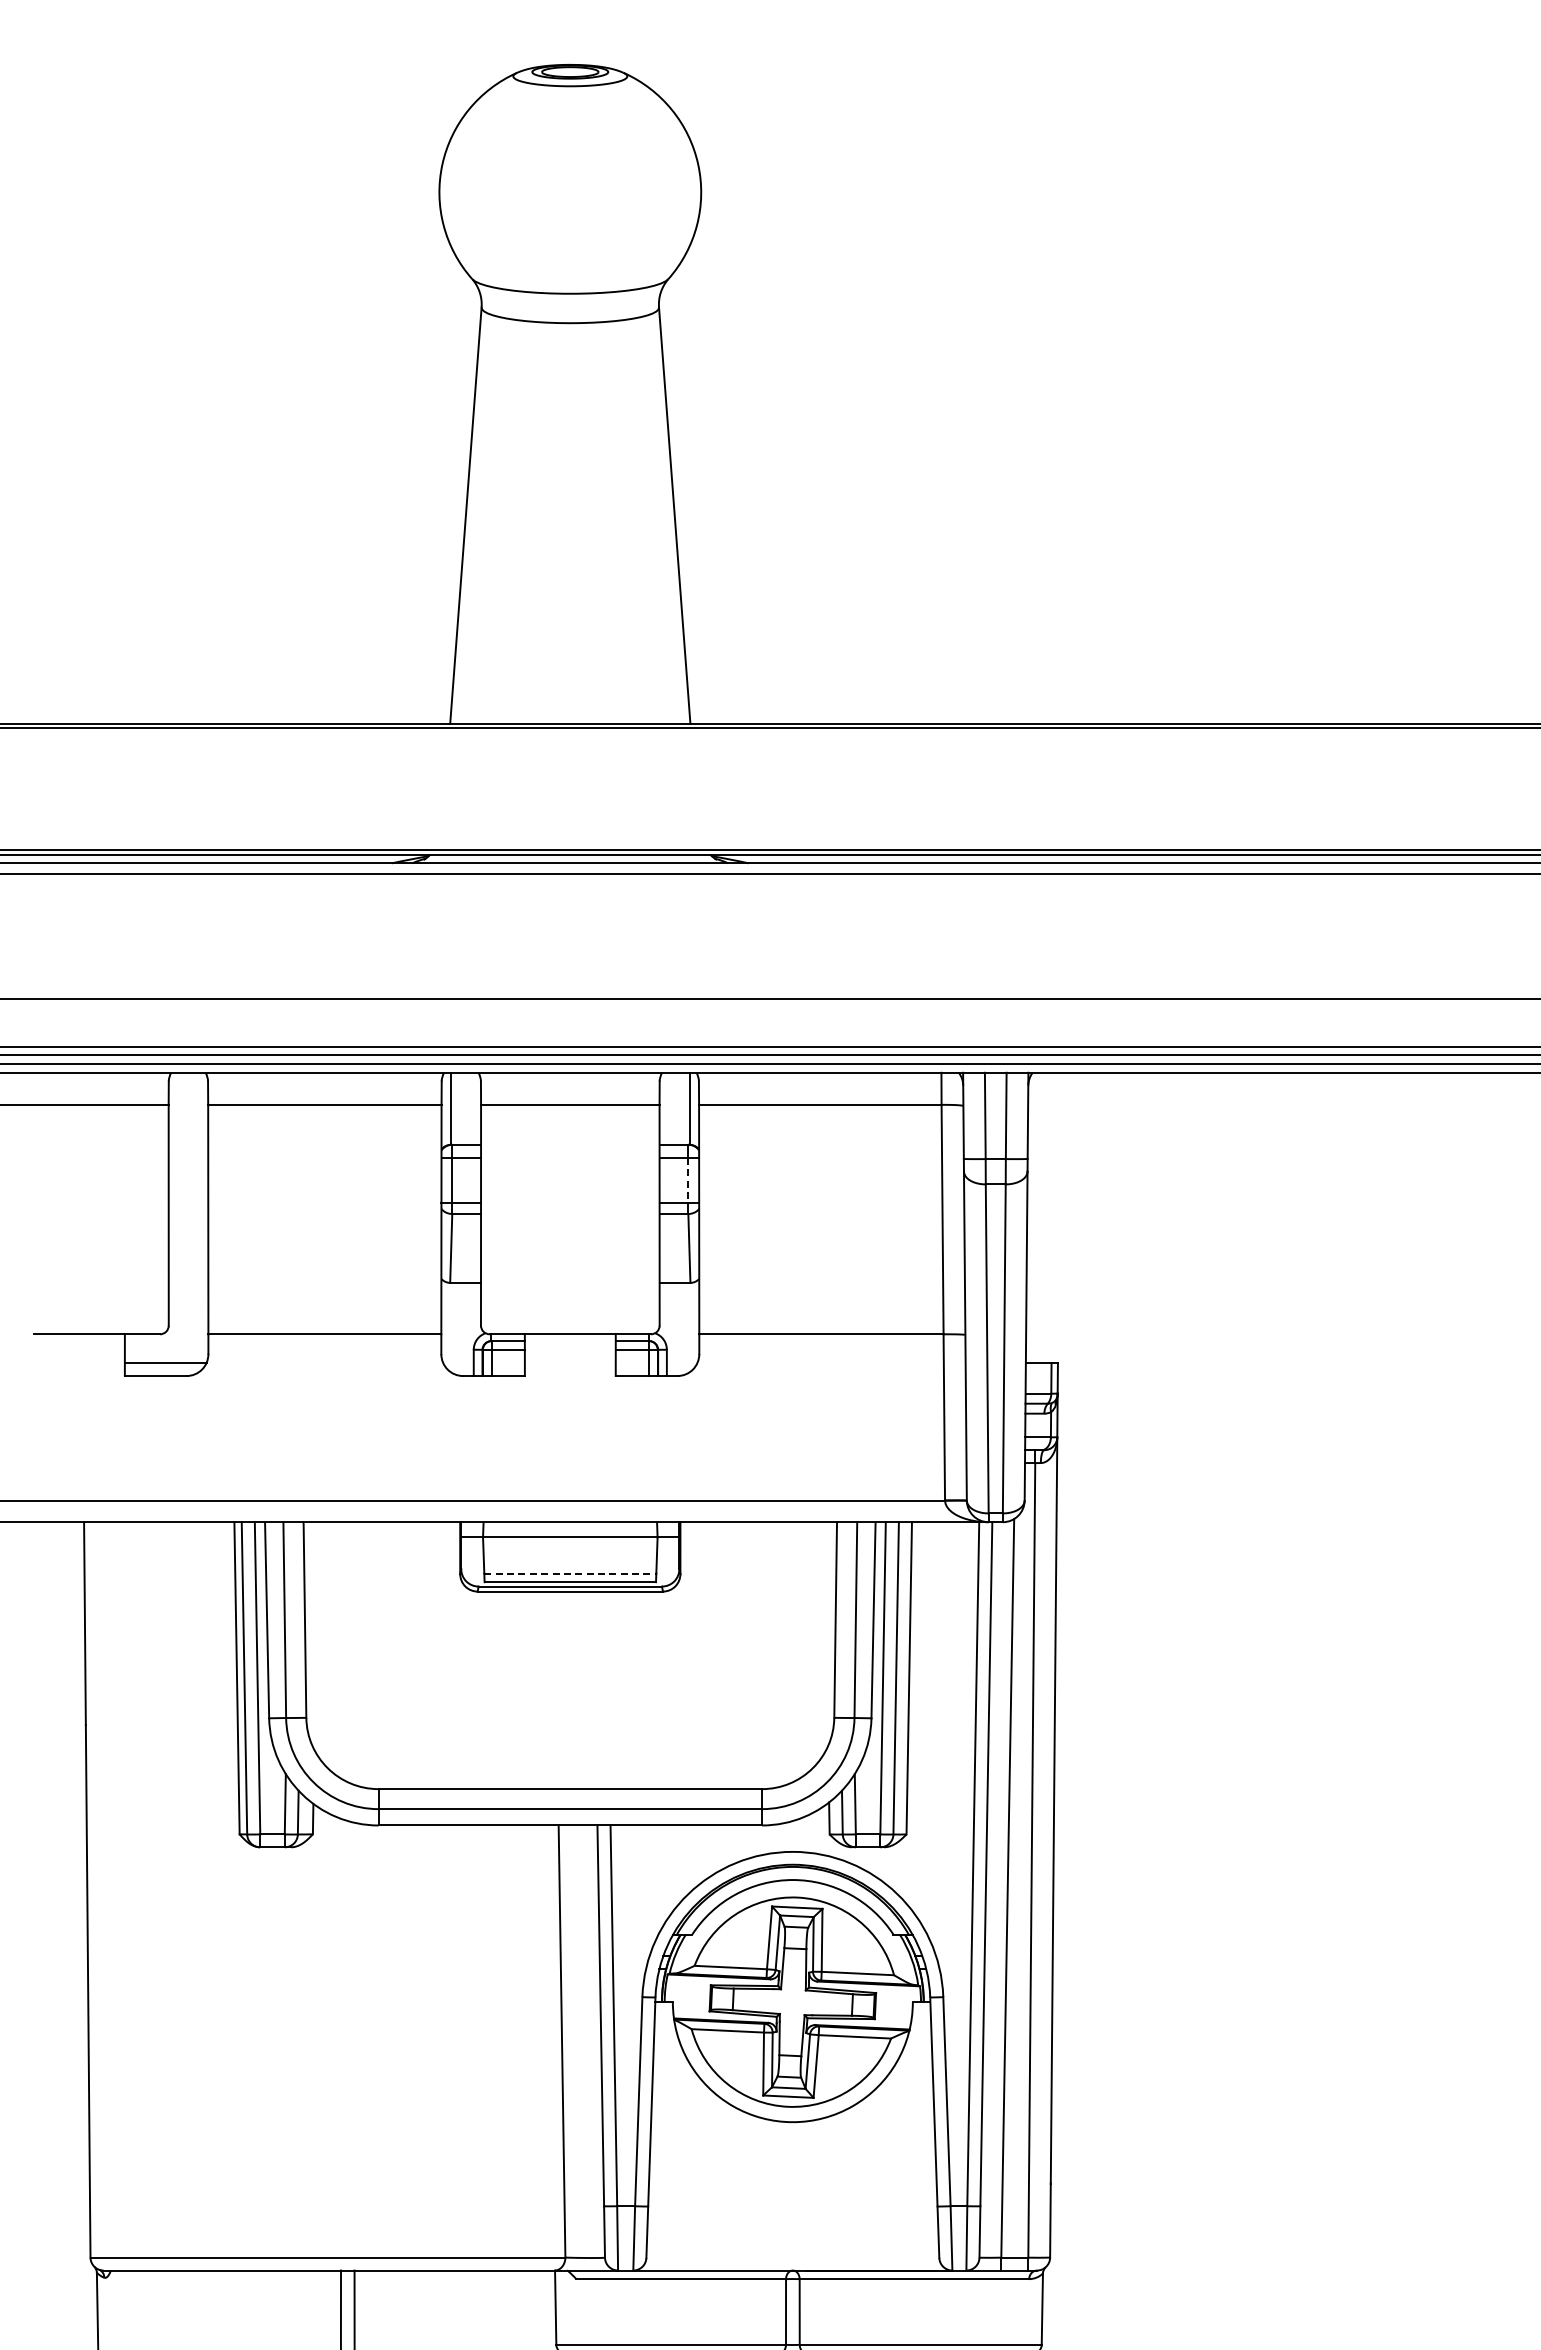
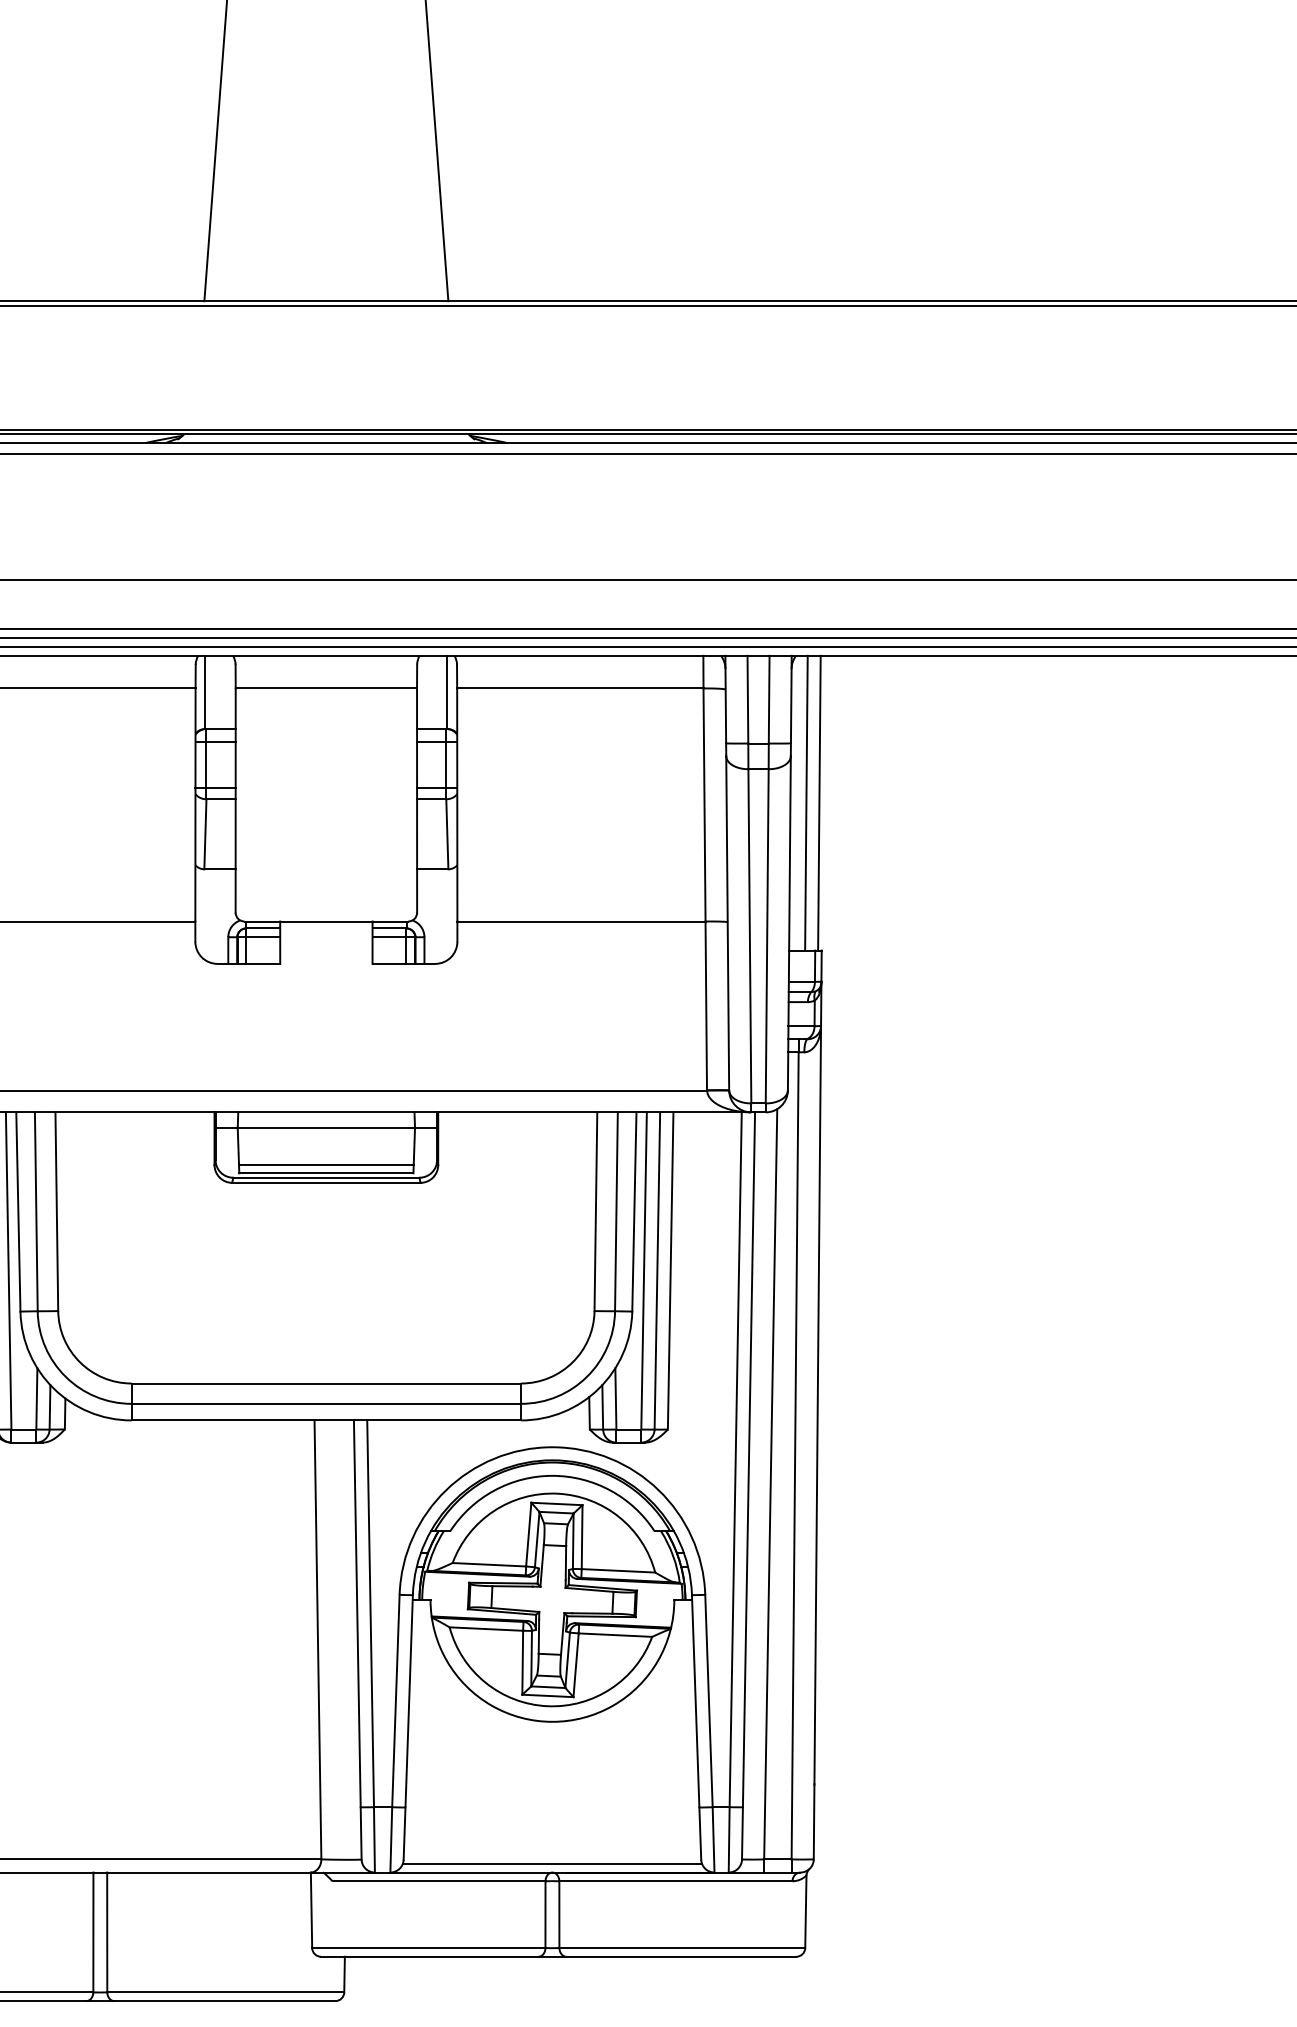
line: (688, 1180) -> (446, 765), dashed -> solid
line: (1042, 1217) -> (806, 802), added
line: (1055, 1217) -> (819, 802), added
line: (570, 1573) -> (326, 1164), dashed -> solid
line: (792, 2262) -> (552, 1864), added

